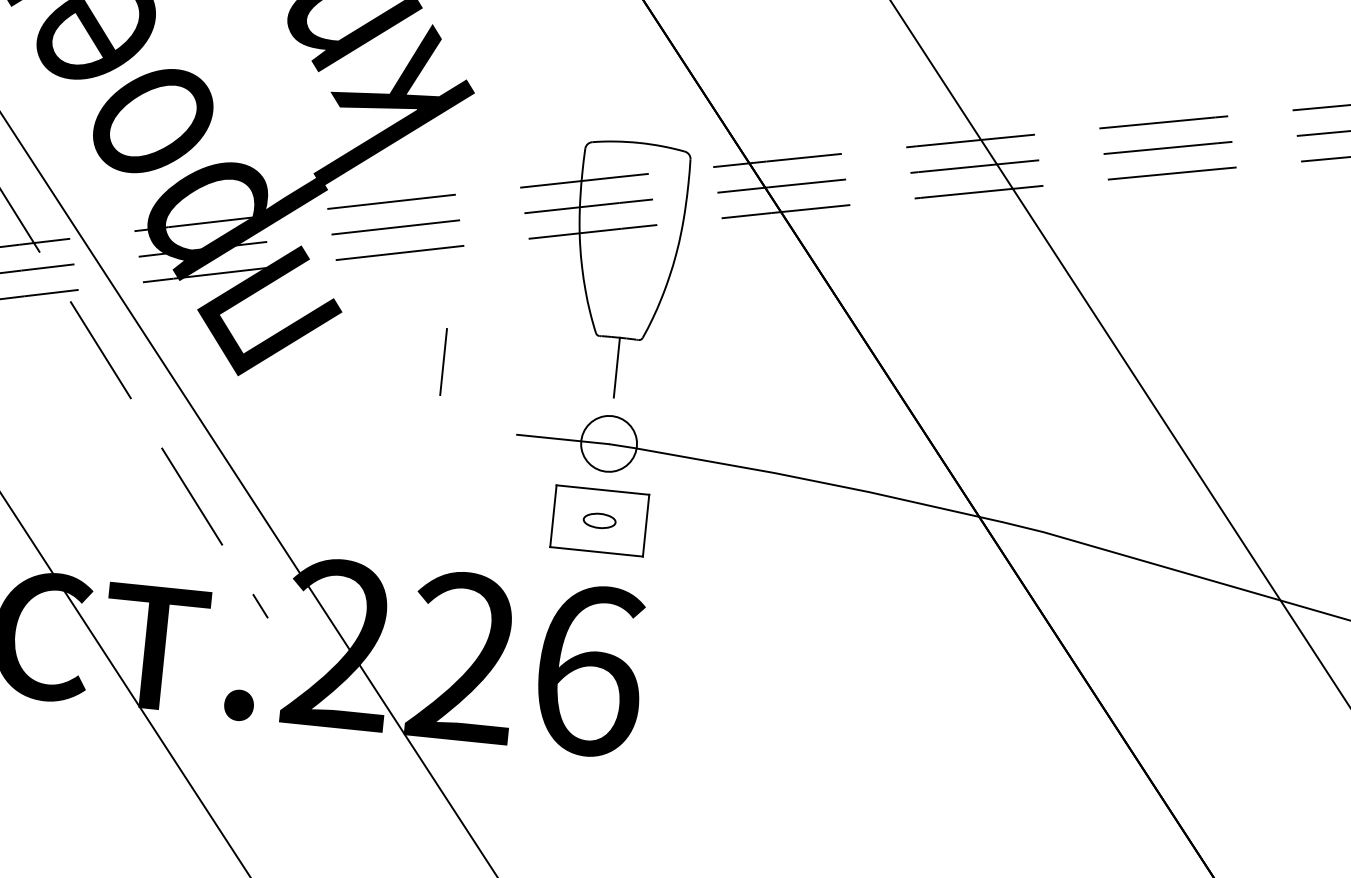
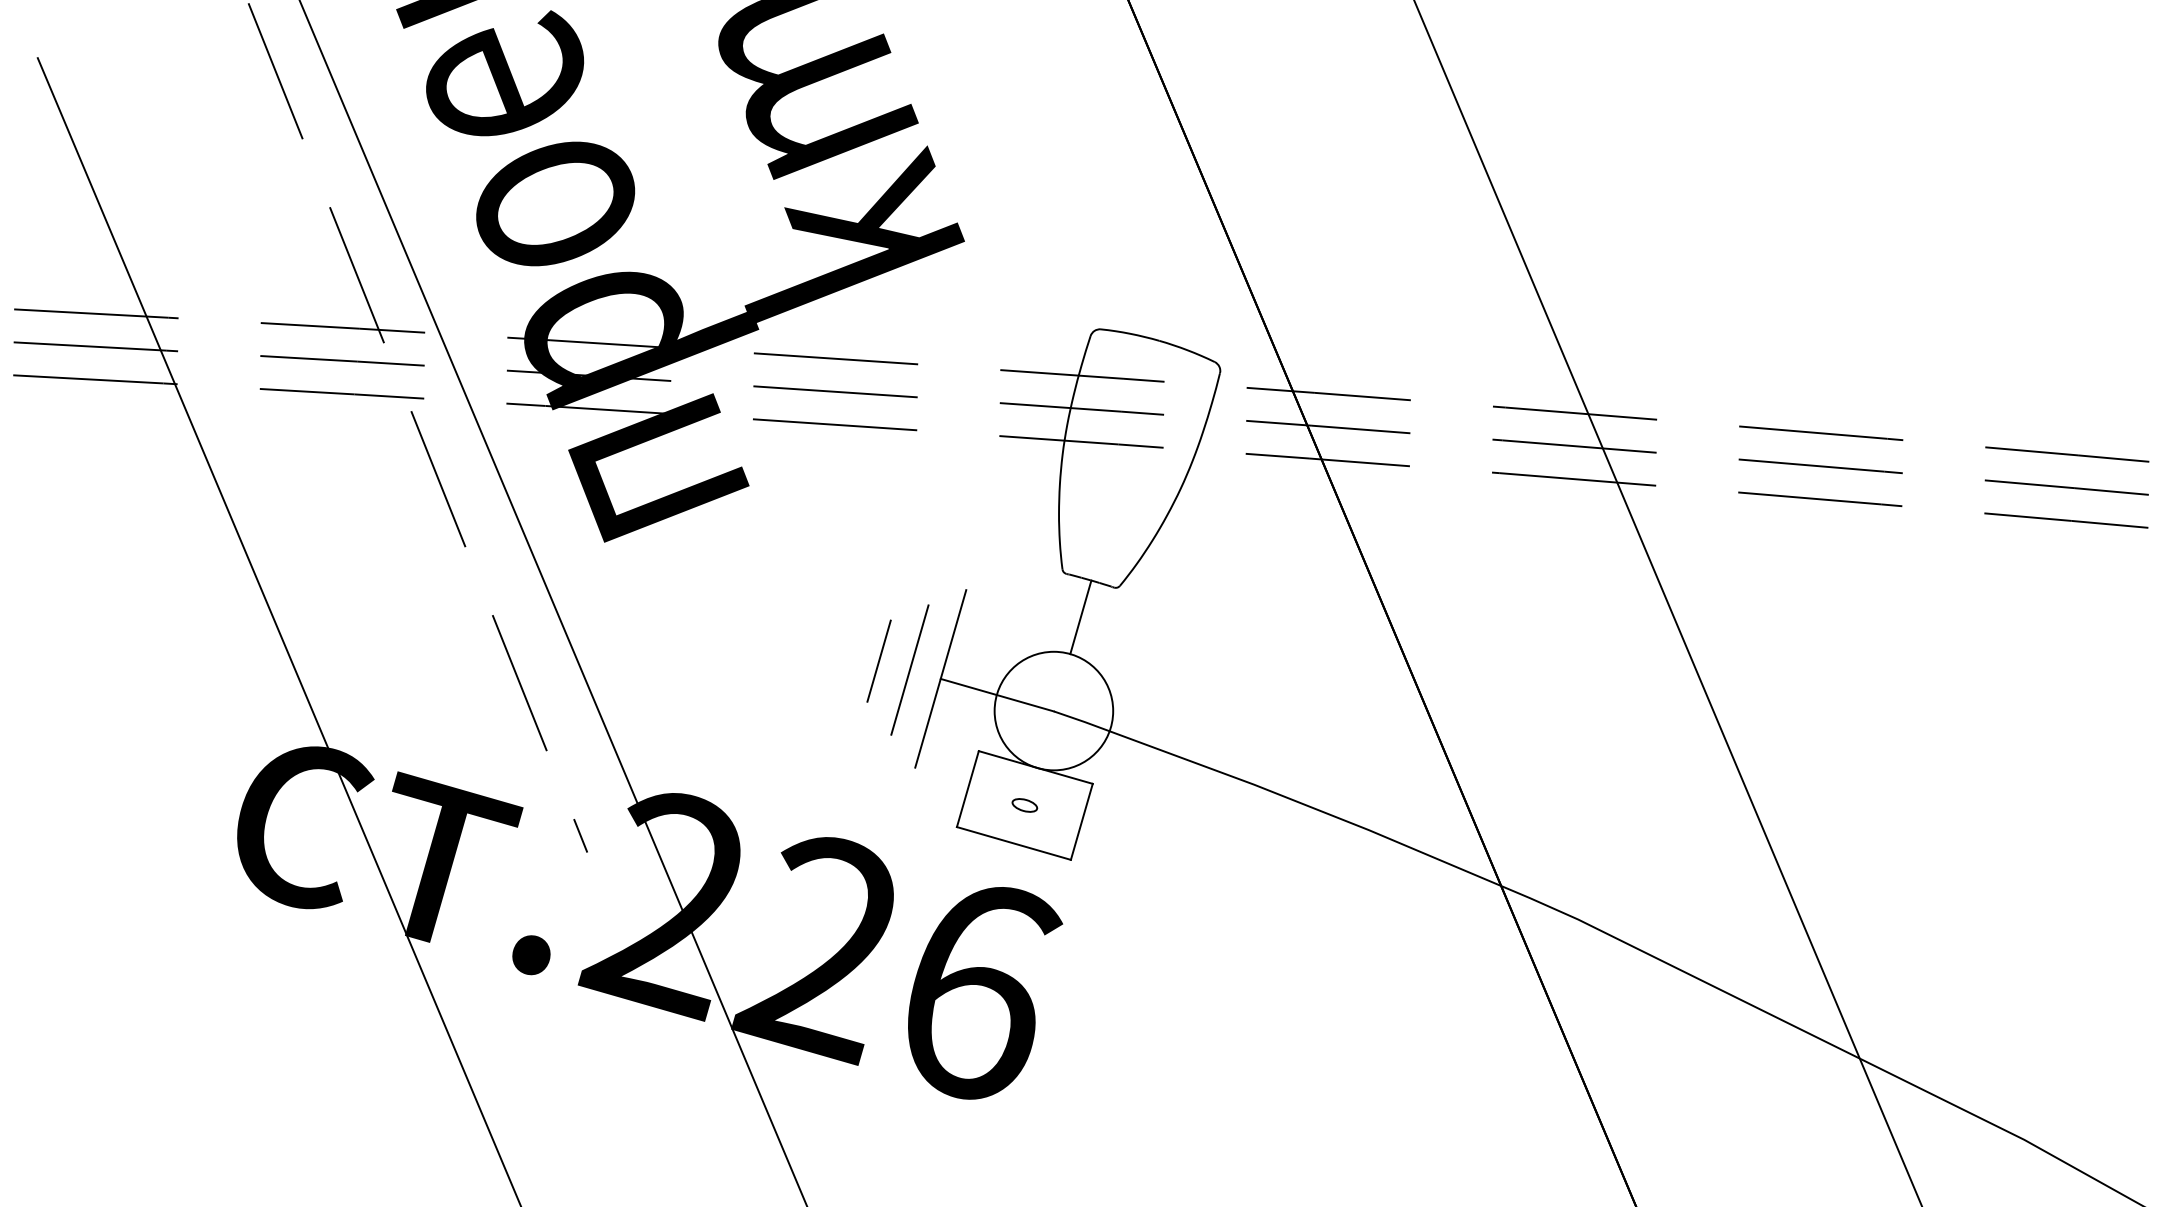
line: (443, 361) -> (878, 660), moved
line: (491, 431) -> (909, 669), added
line: (516, 434) -> (940, 678), added
circle: (608, 443) -> (1053, 710), size x1.67
part: (599, 521) -> (1024, 805), size x0.62

